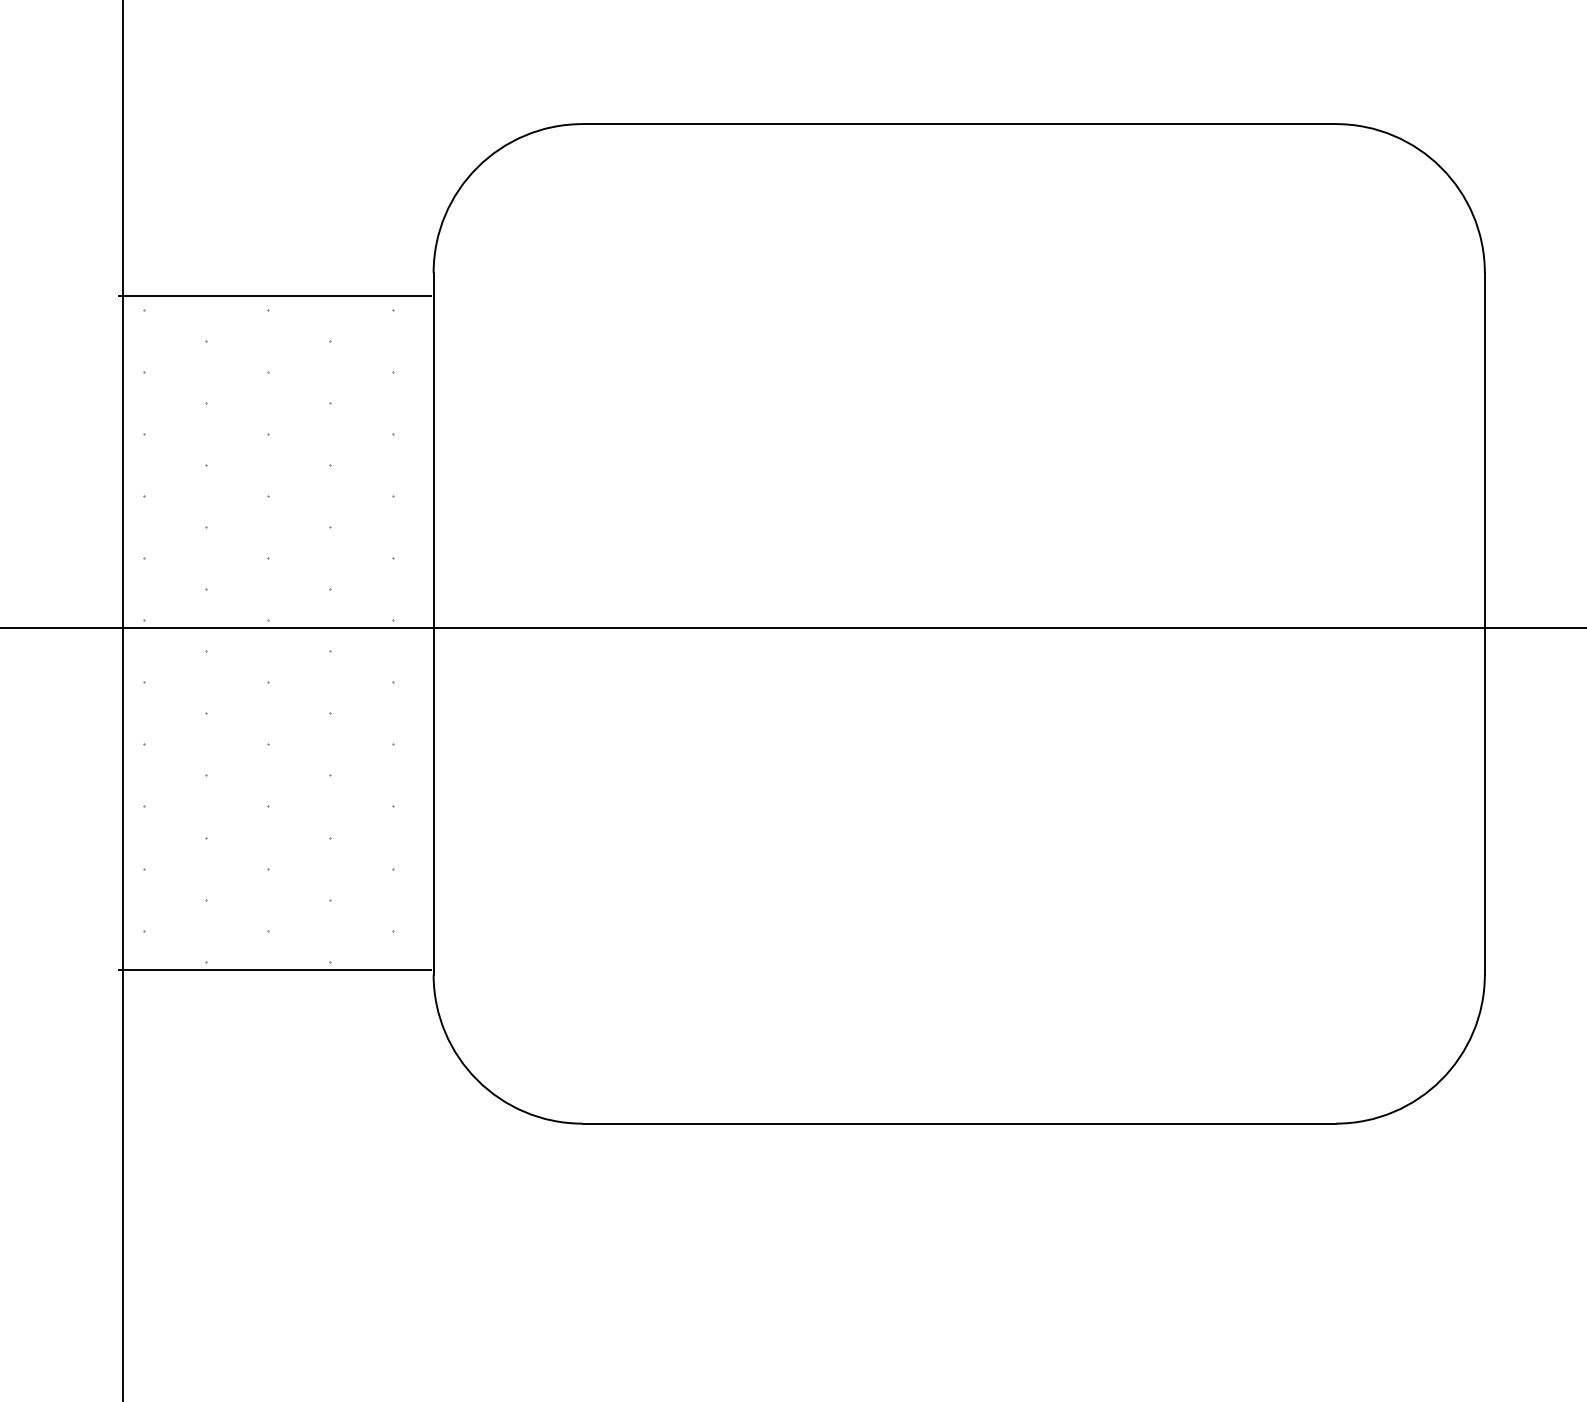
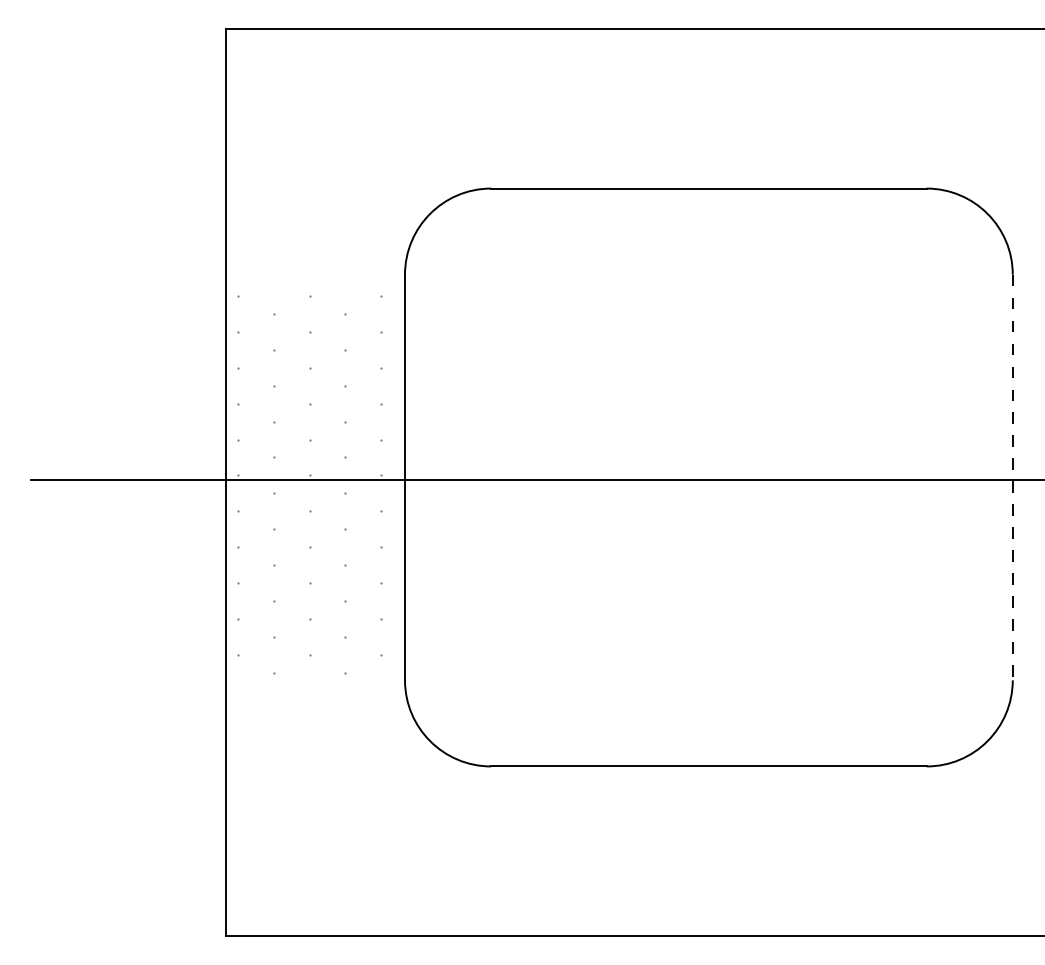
line: (275, 296) -> (313, 288), removed
line: (1484, 623) -> (1012, 477), solid -> dashed
line: (275, 969) -> (313, 677), removed

